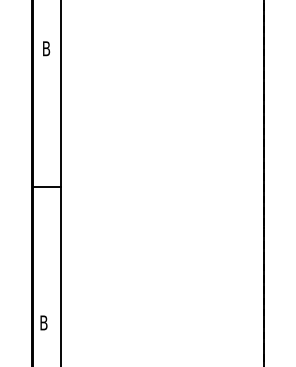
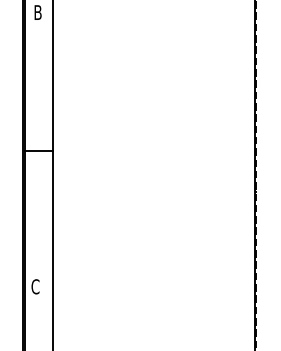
text: (43, 322) -> (35, 286), B -> C

